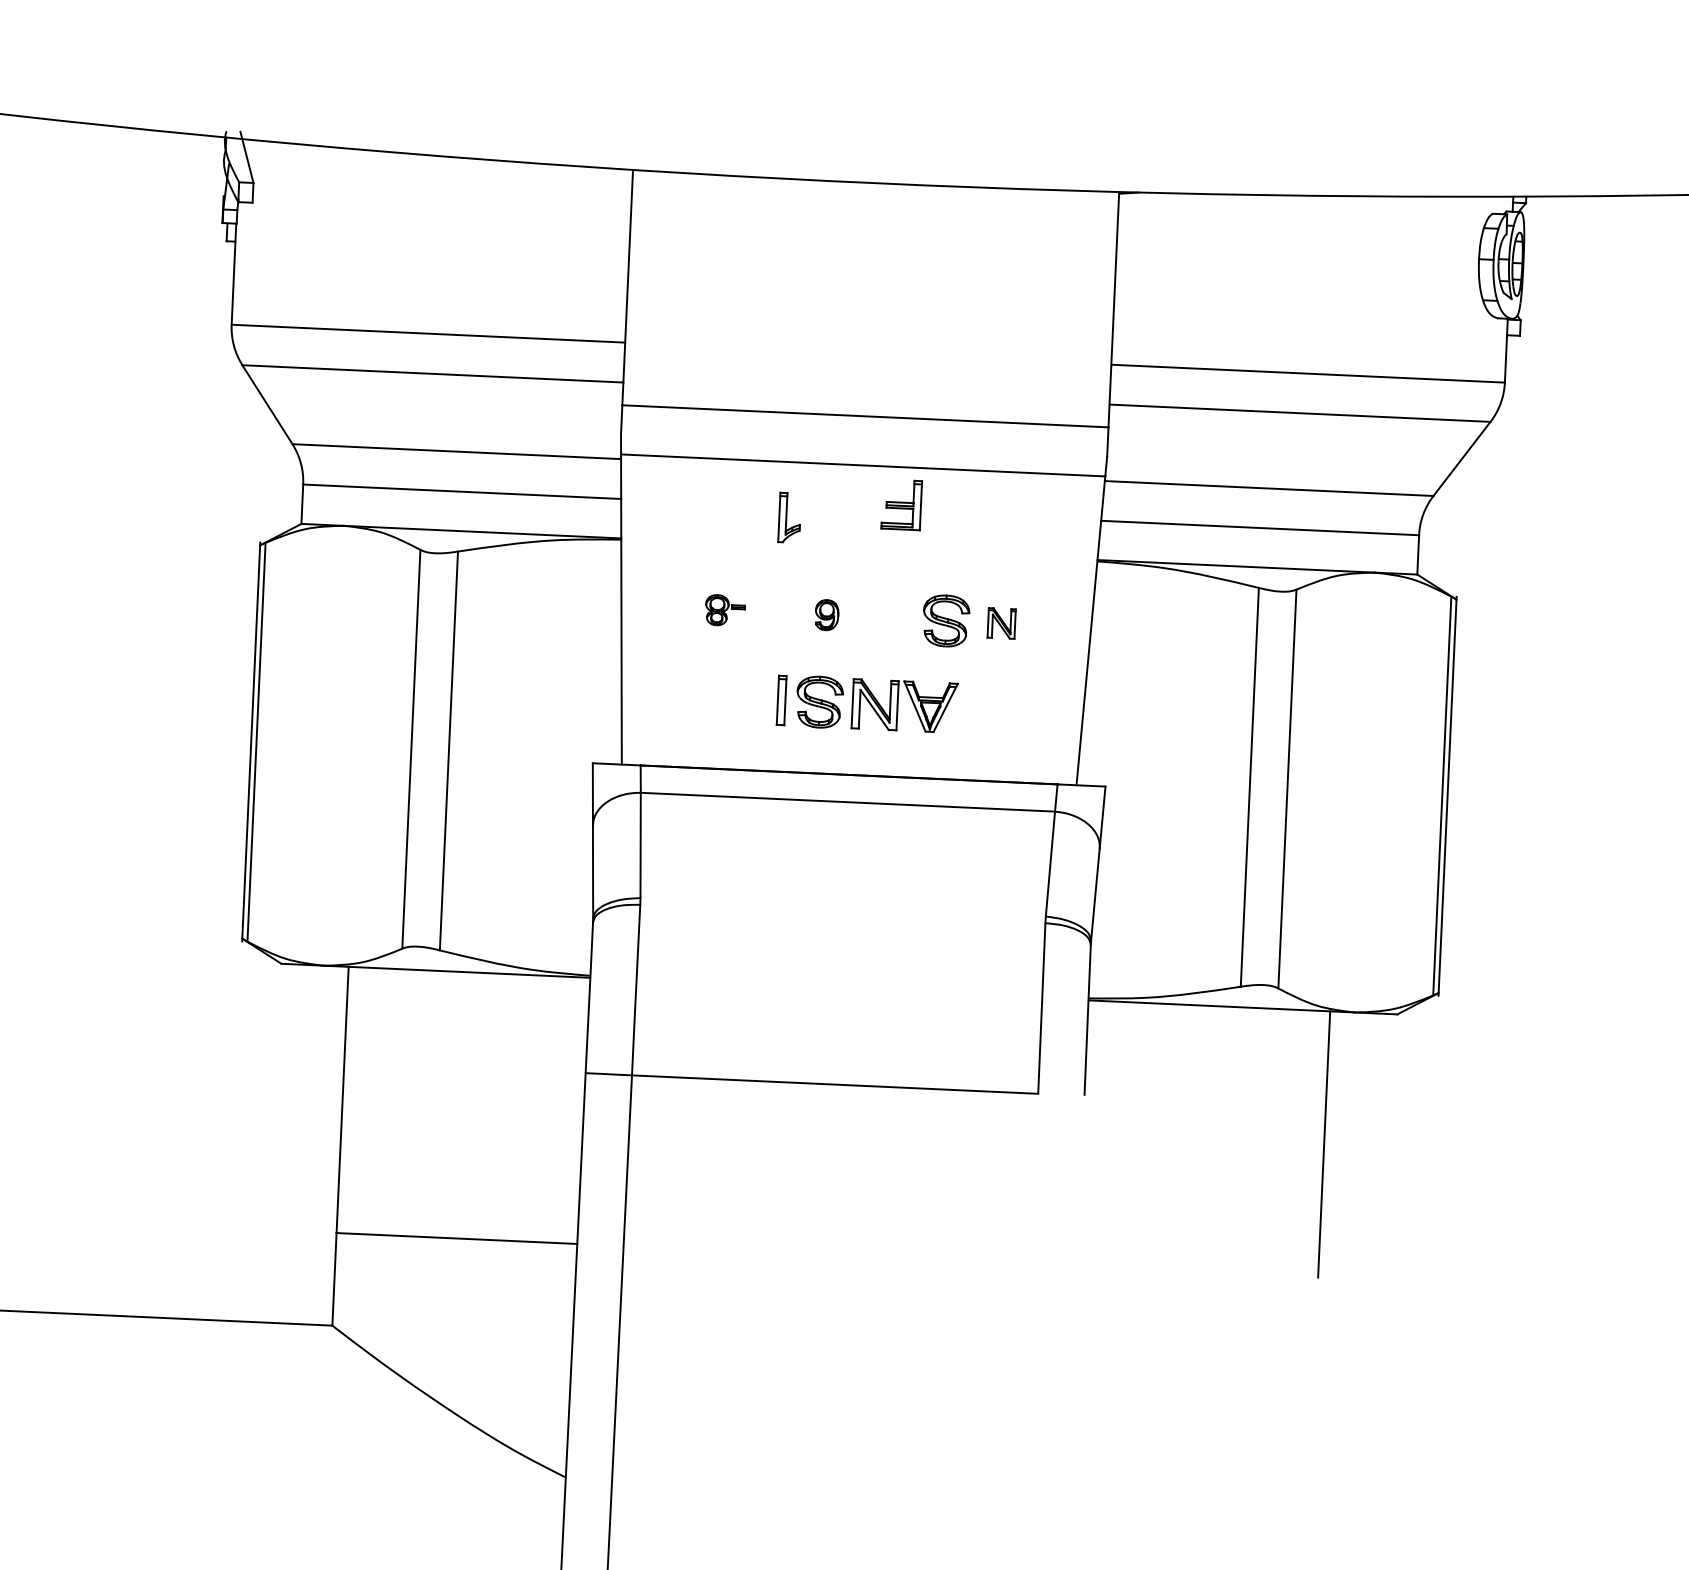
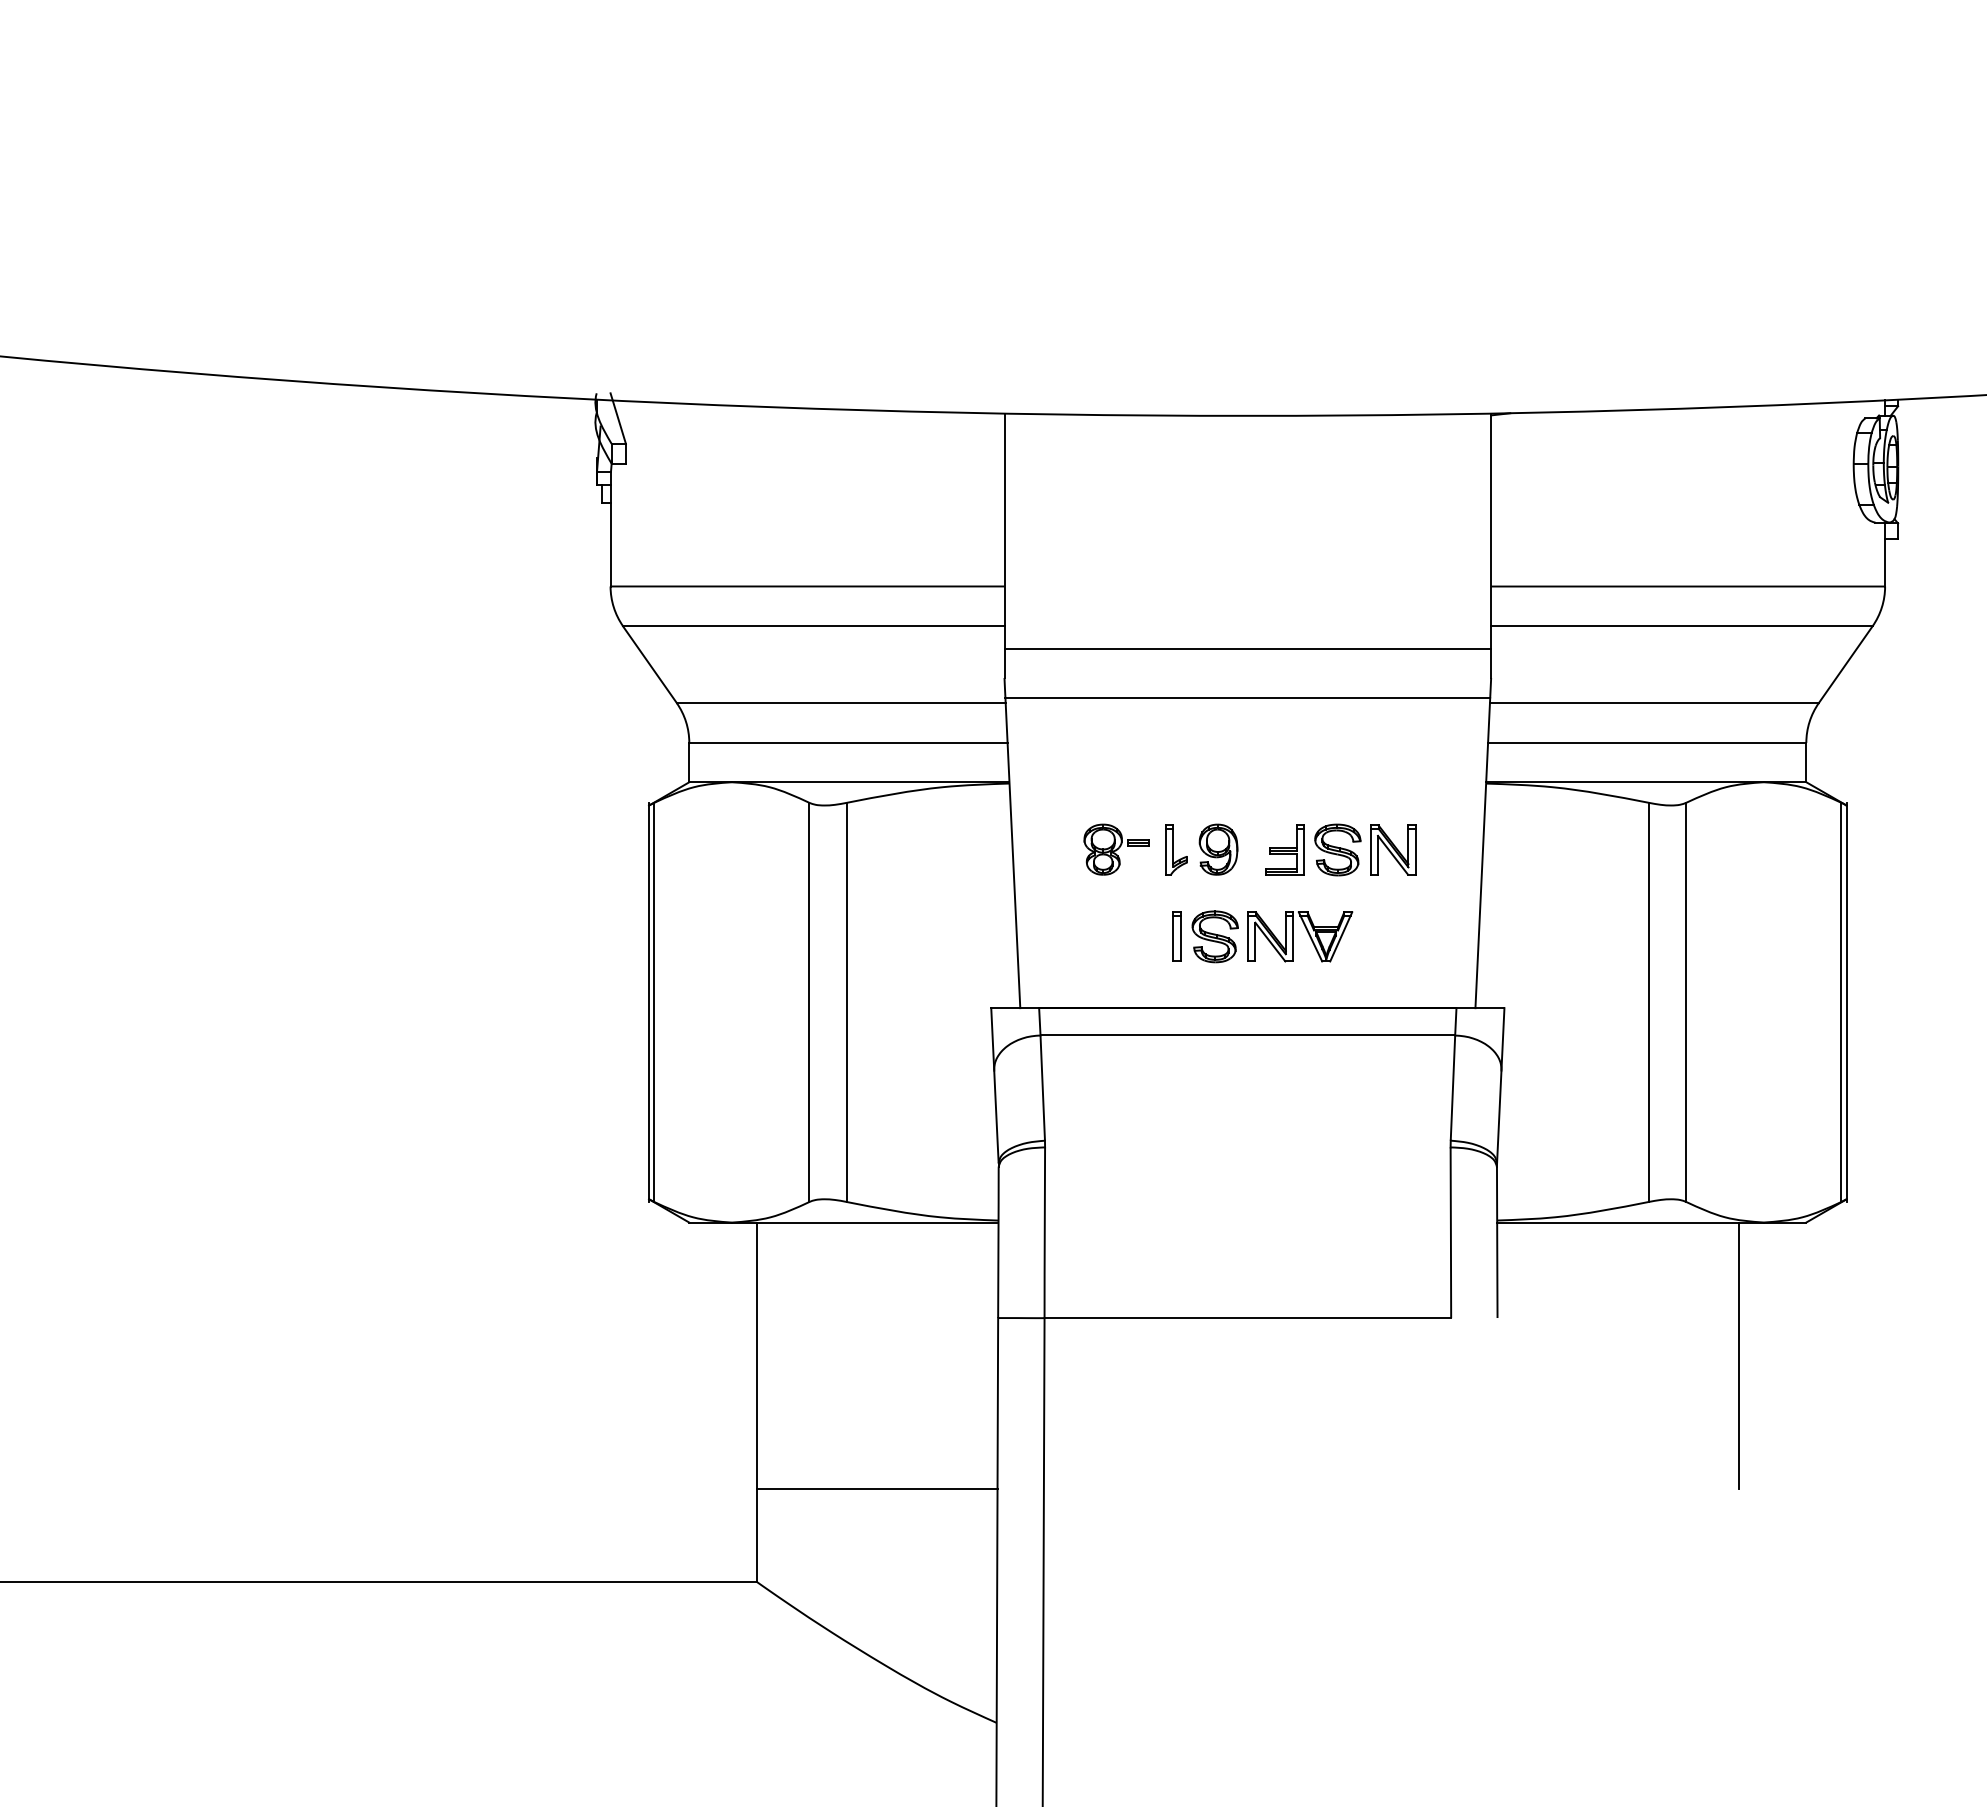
part: (901, 504) -> (1284, 849), moved
part: (789, 517) -> (1176, 849), moved
part: (725, 610) -> (1116, 849), size x1.67
part: (827, 615) -> (1218, 849), size x1.67
part: (1001, 623) -> (1393, 849), size x1.67

